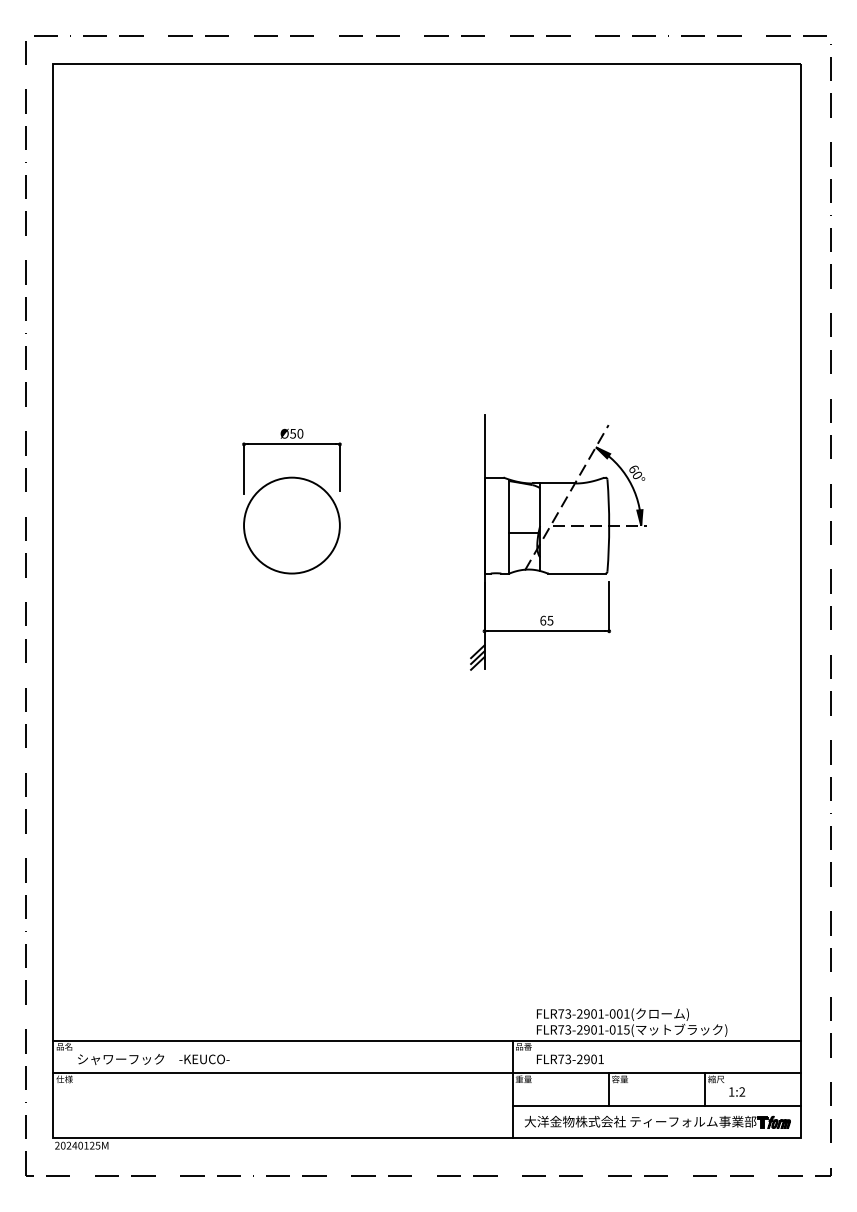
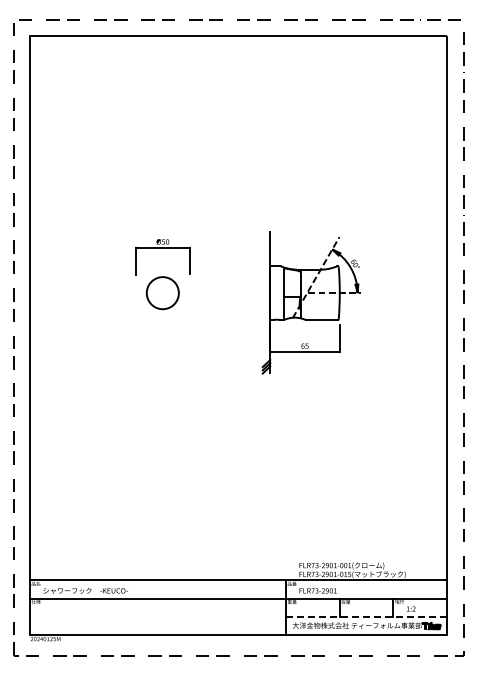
circle: (291, 524) -> (162, 292), size x0.6
line: (657, 1105) -> (366, 616), solid -> dashed

